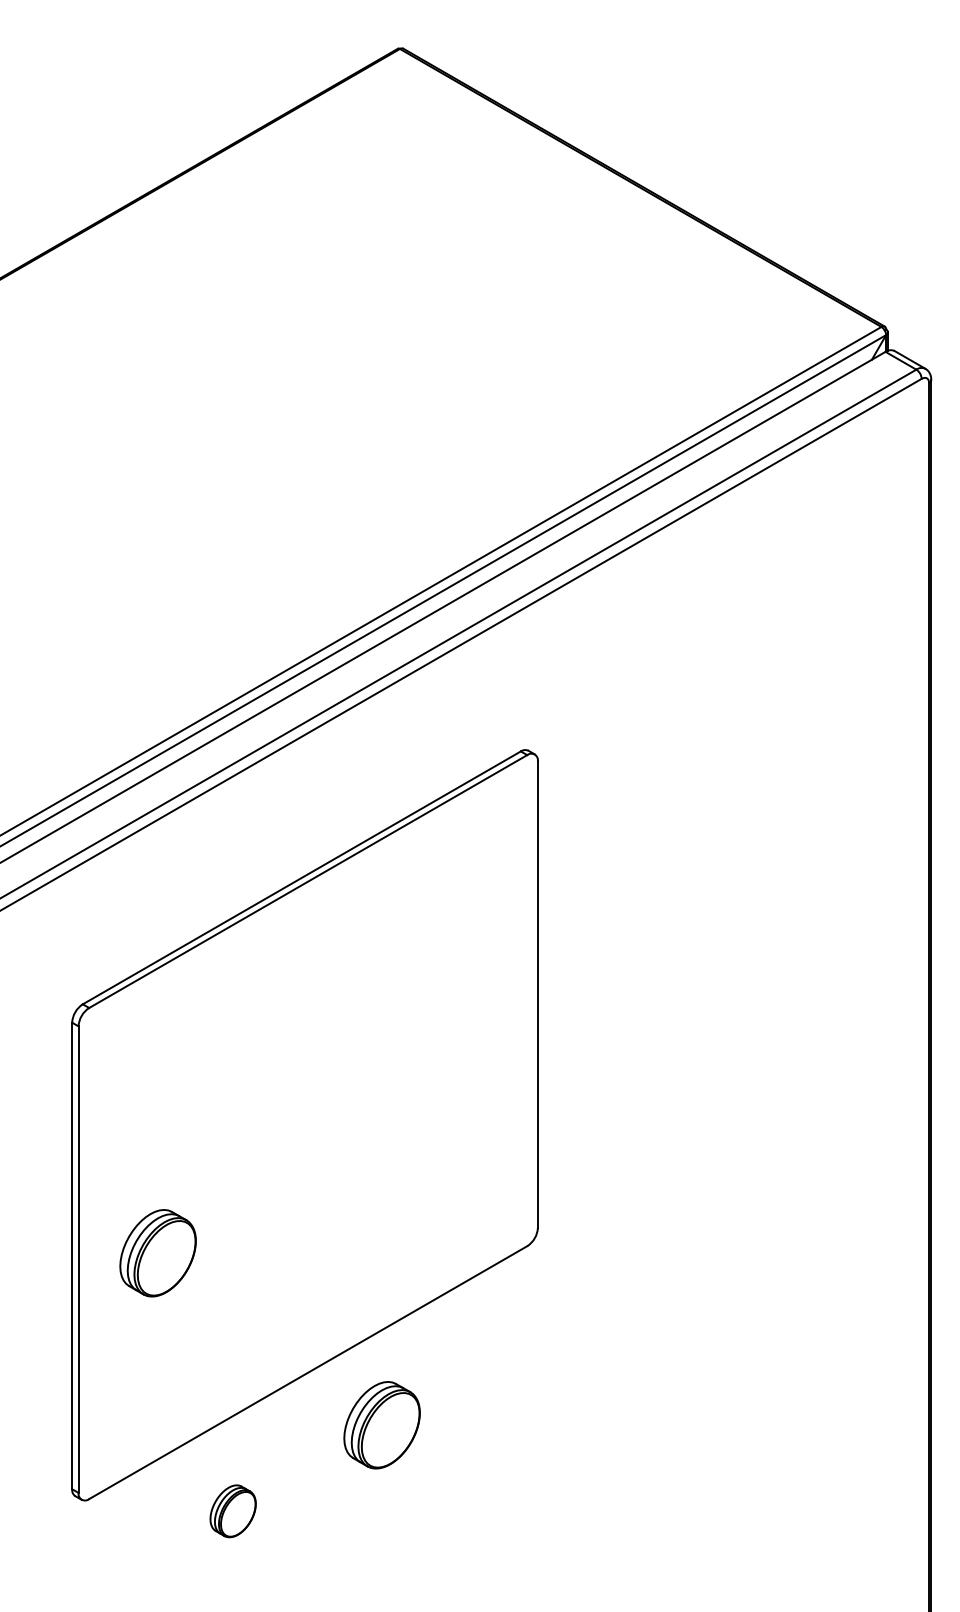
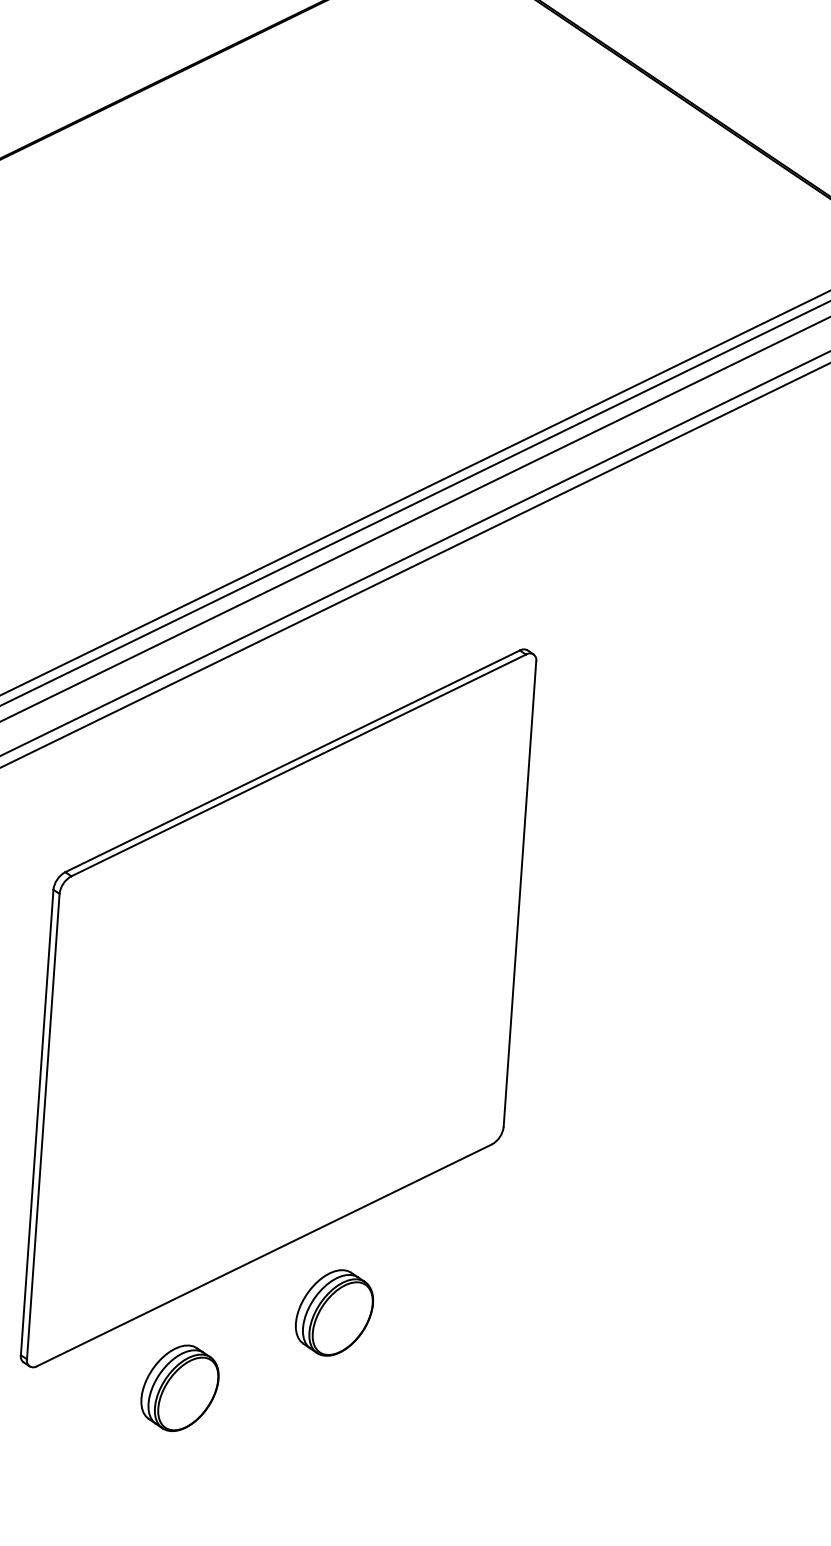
part: (157, 1253) -> (122, 1125), removed
part: (232, 1511) -> (179, 1388), size x1.67

